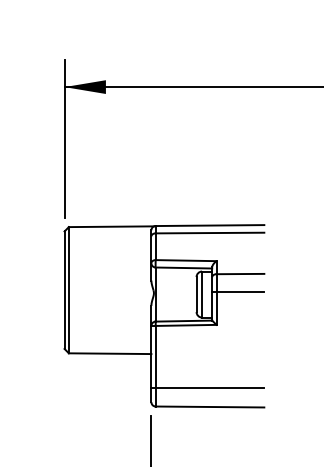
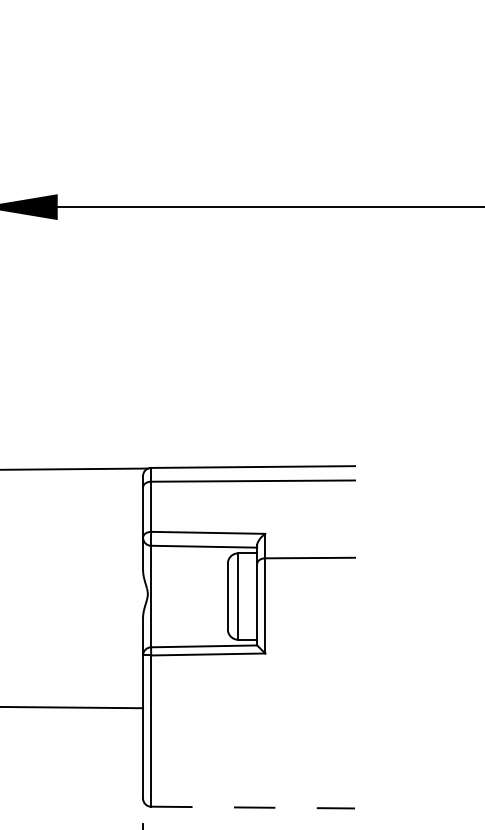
line: (238, 292) -> (306, 592), removed
line: (207, 387) -> (248, 770), removed
line: (210, 406) -> (253, 806), solid -> dashed

